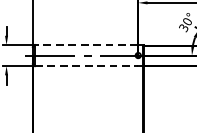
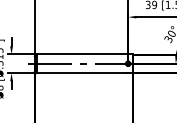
line: (86, 45) -> (82, 54), dashed -> solid
line: (86, 66) -> (82, 73), dashed -> solid

